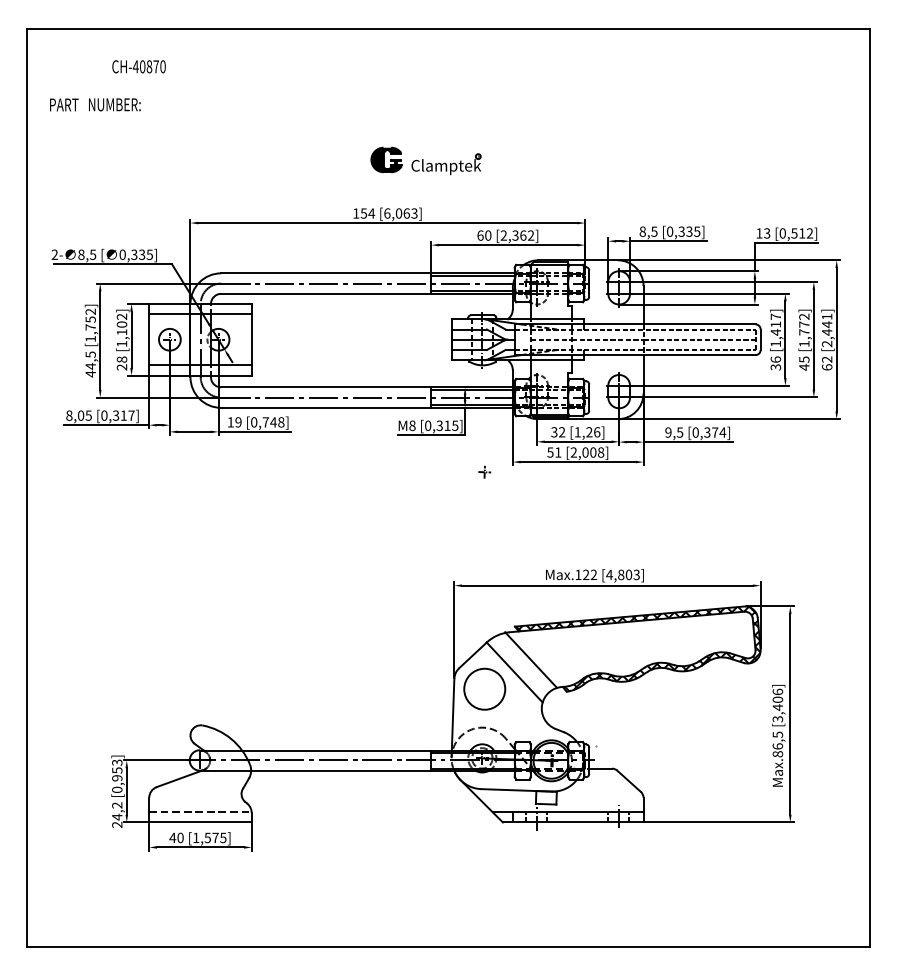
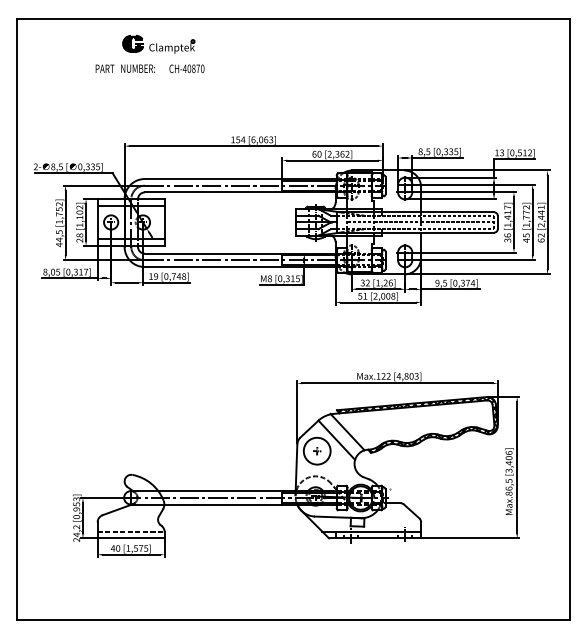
text: (138, 66) -> (186, 68), moved
text: (94, 104) -> (124, 68), moved
part: (425, 159) -> (158, 43), moved
part: (485, 472) -> (317, 451), moved

